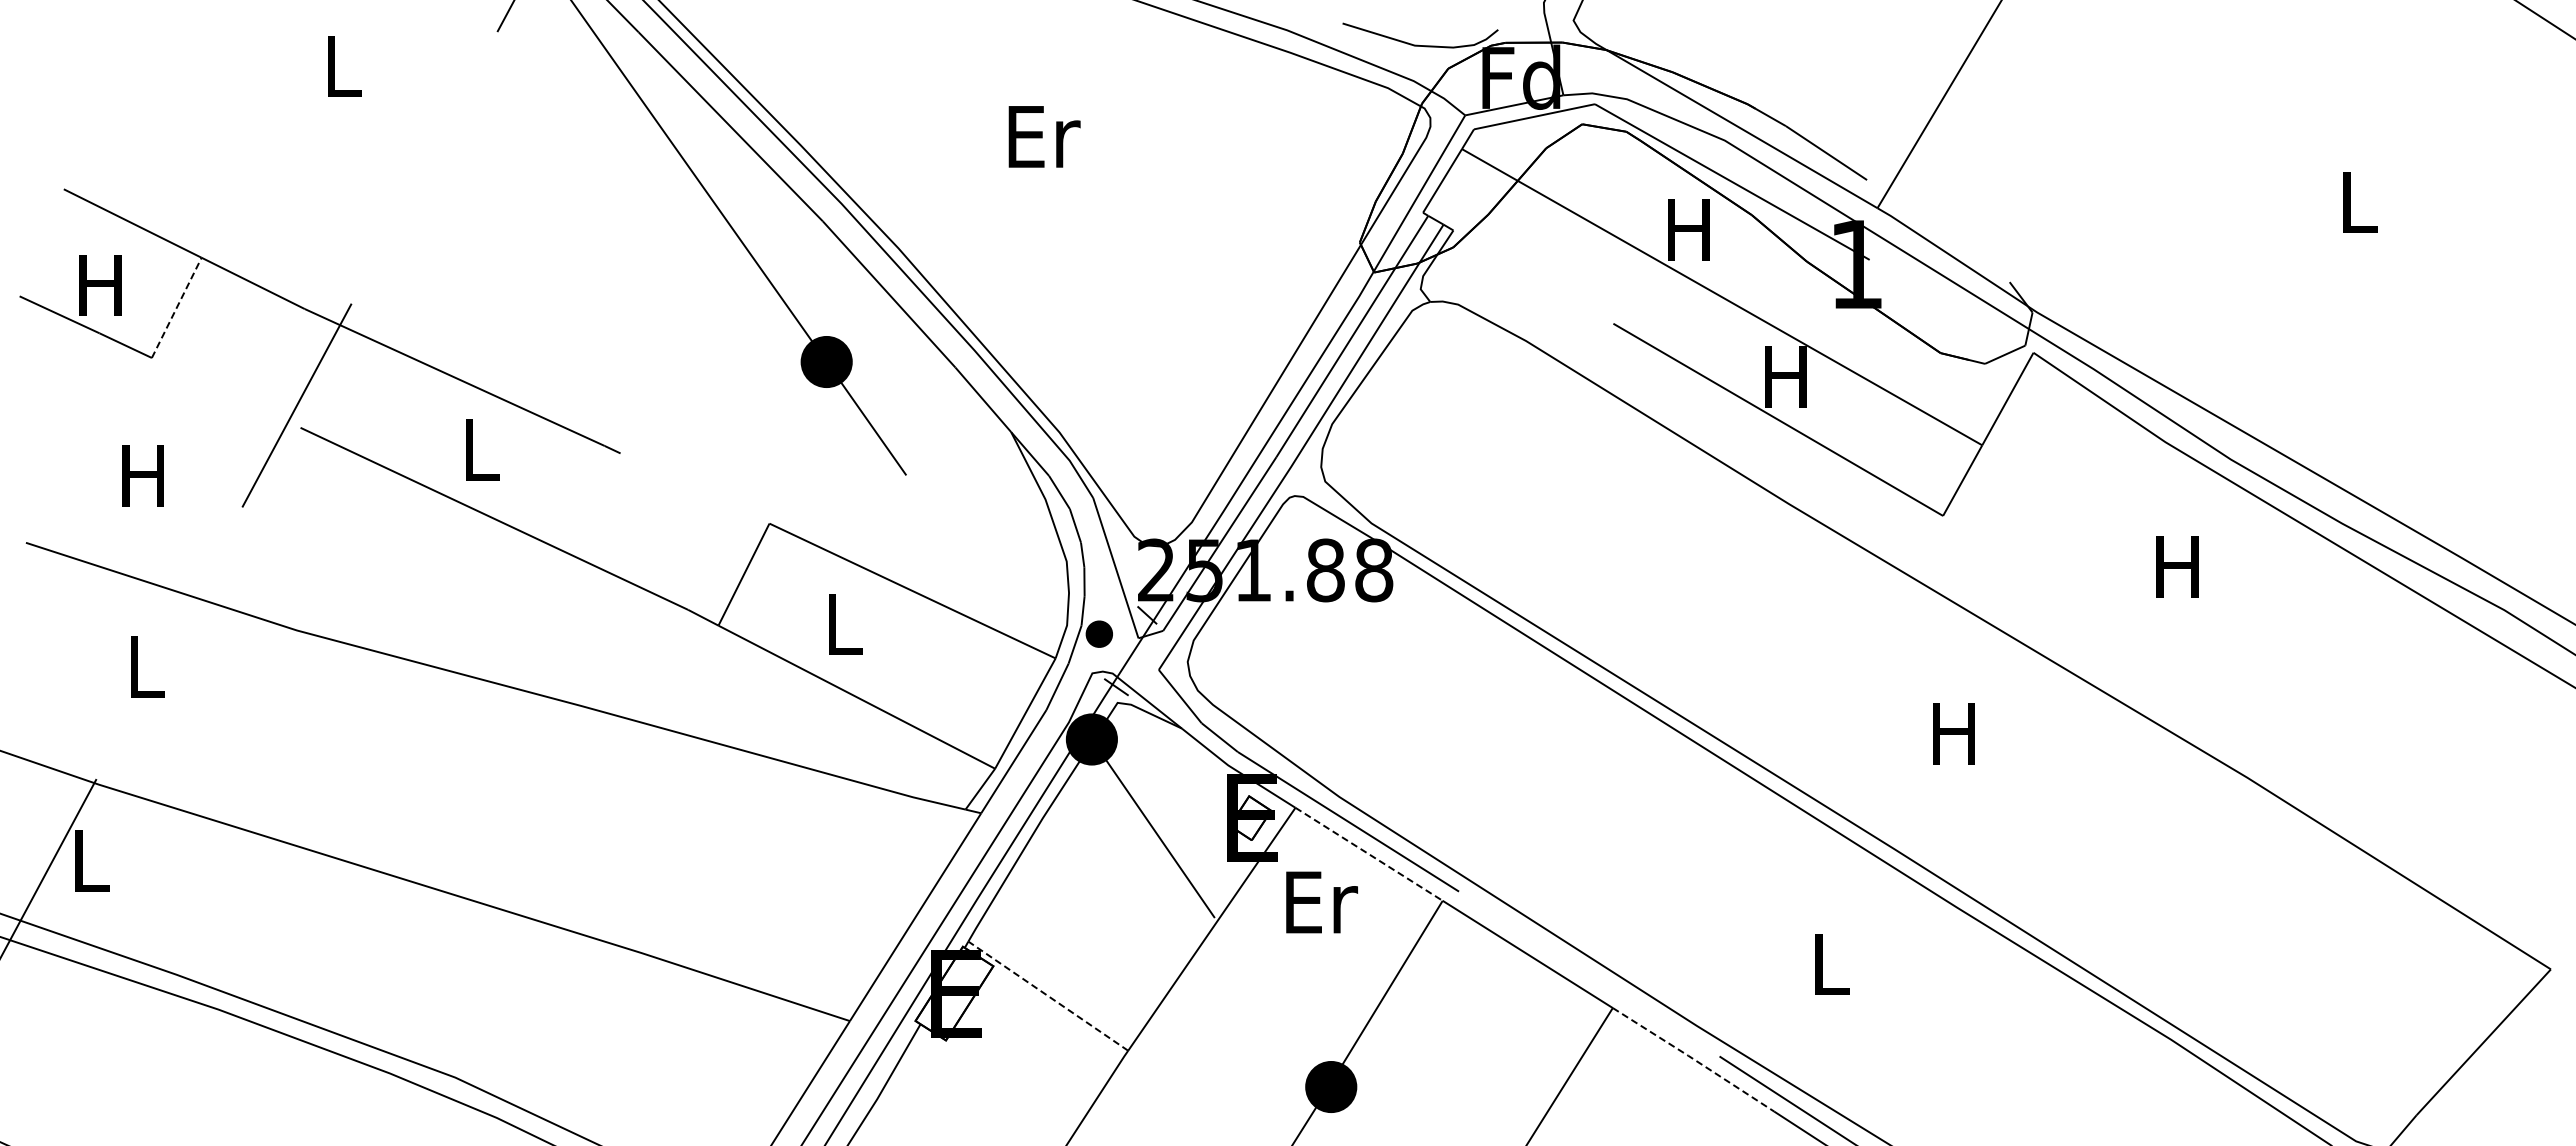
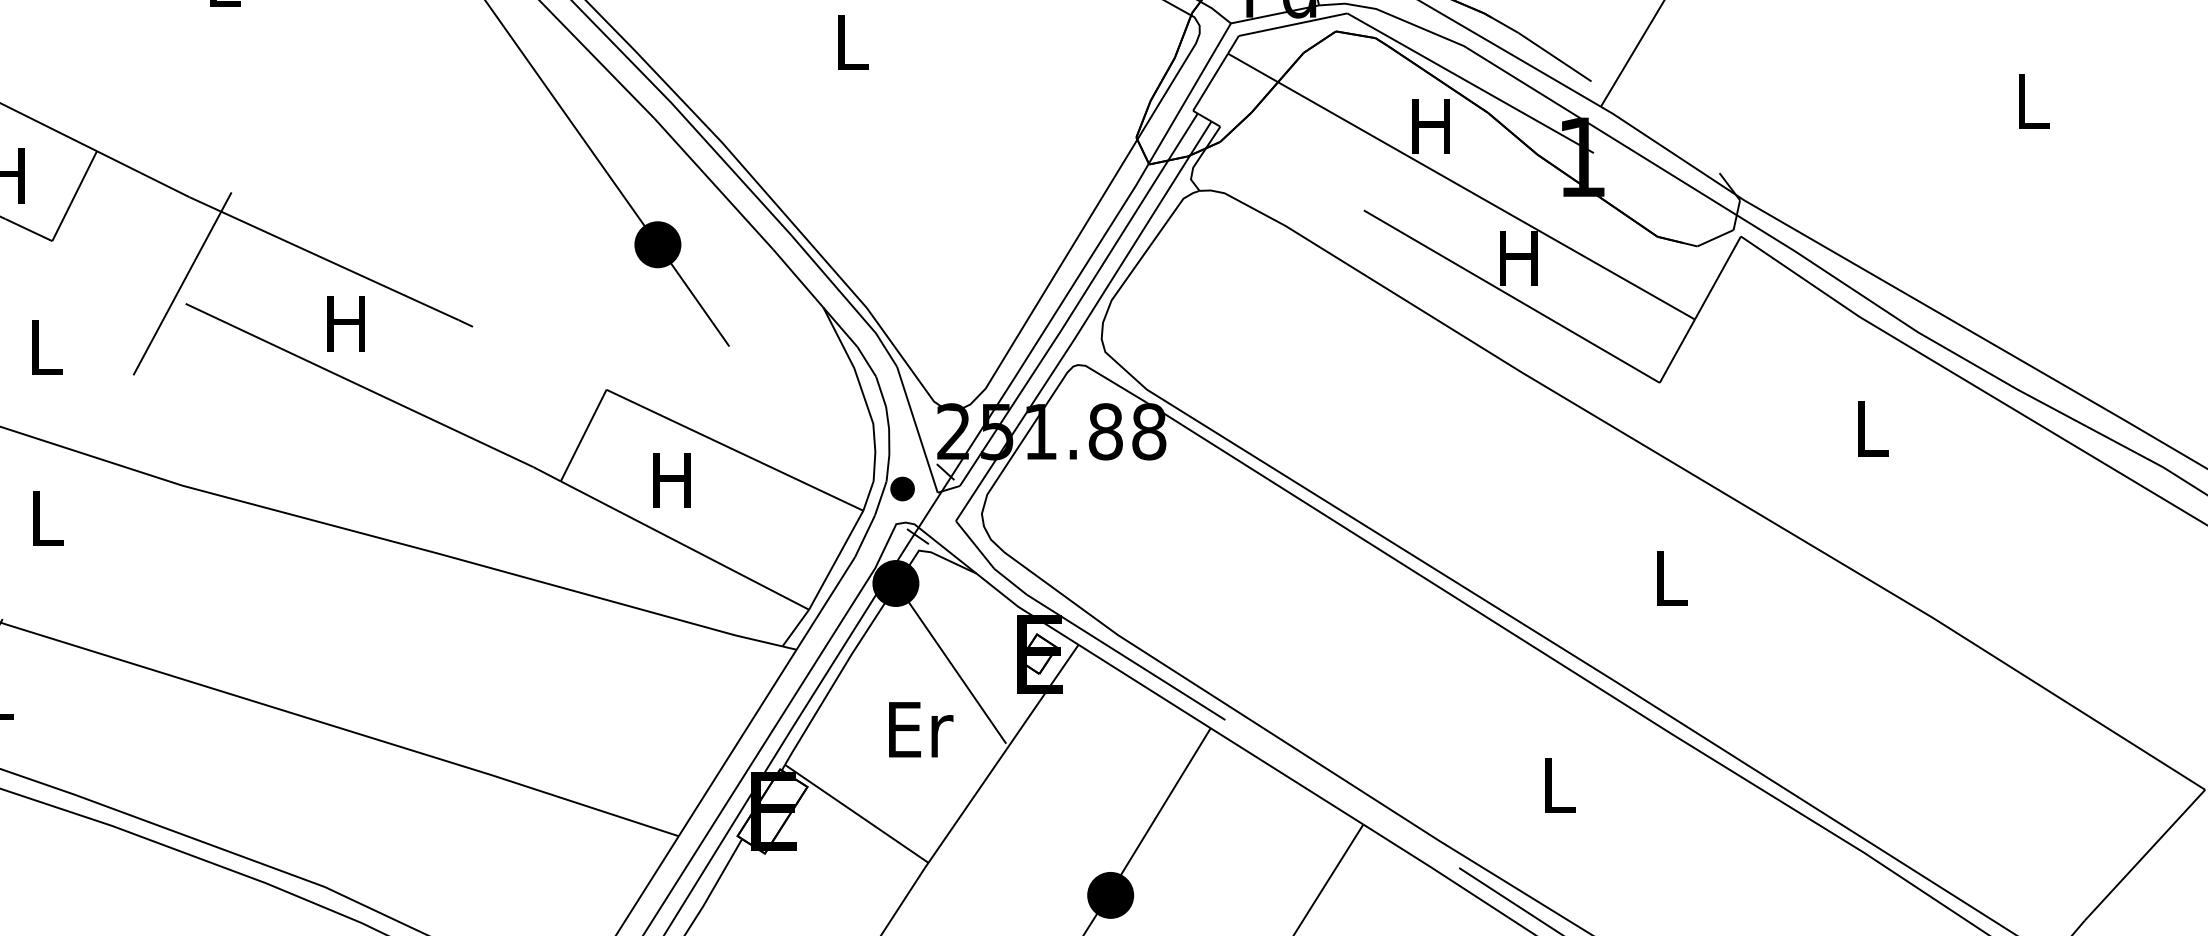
text: (1044, 136) -> (853, 42), Er -> L
line: (176, 307) -> (74, 195), dashed -> solid
text: (479, 449) -> (346, 323), L -> H
text: (142, 475) -> (43, 346), H -> L
text: (2177, 566) -> (1870, 428), H -> L
text: (841, 624) -> (671, 480), L -> H
text: (1953, 733) -> (1669, 578), H -> L
line: (1369, 854) -> (1145, 686), dashed -> solid
text: (1321, 902) -> (920, 729), moved
line: (1048, 996) -> (856, 814), dashed -> solid
line: (1693, 1058) -> (1435, 869), dashed -> solid

